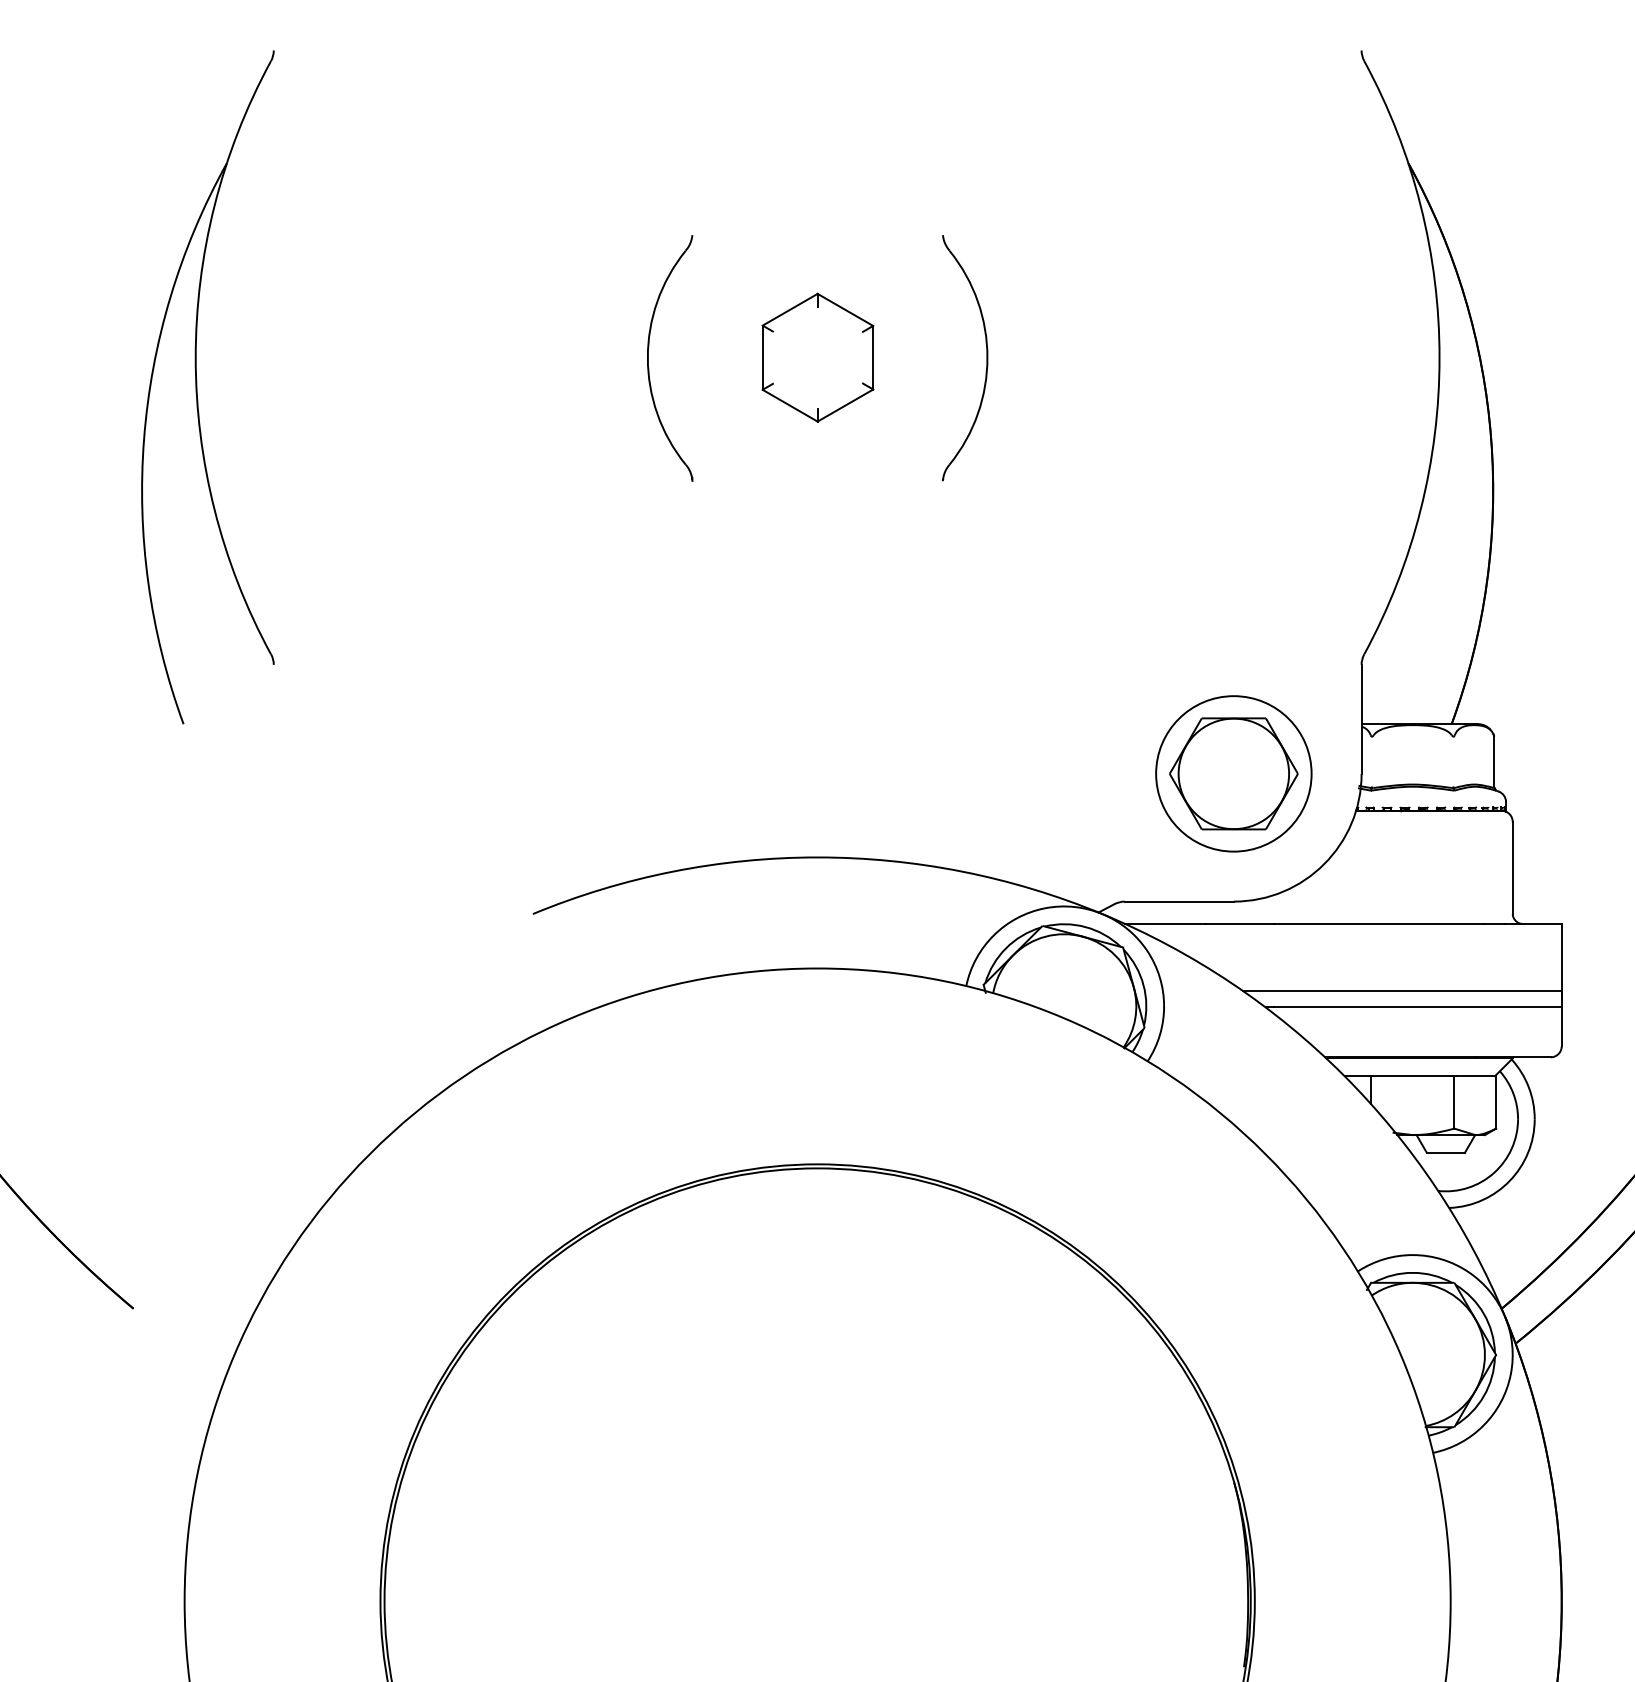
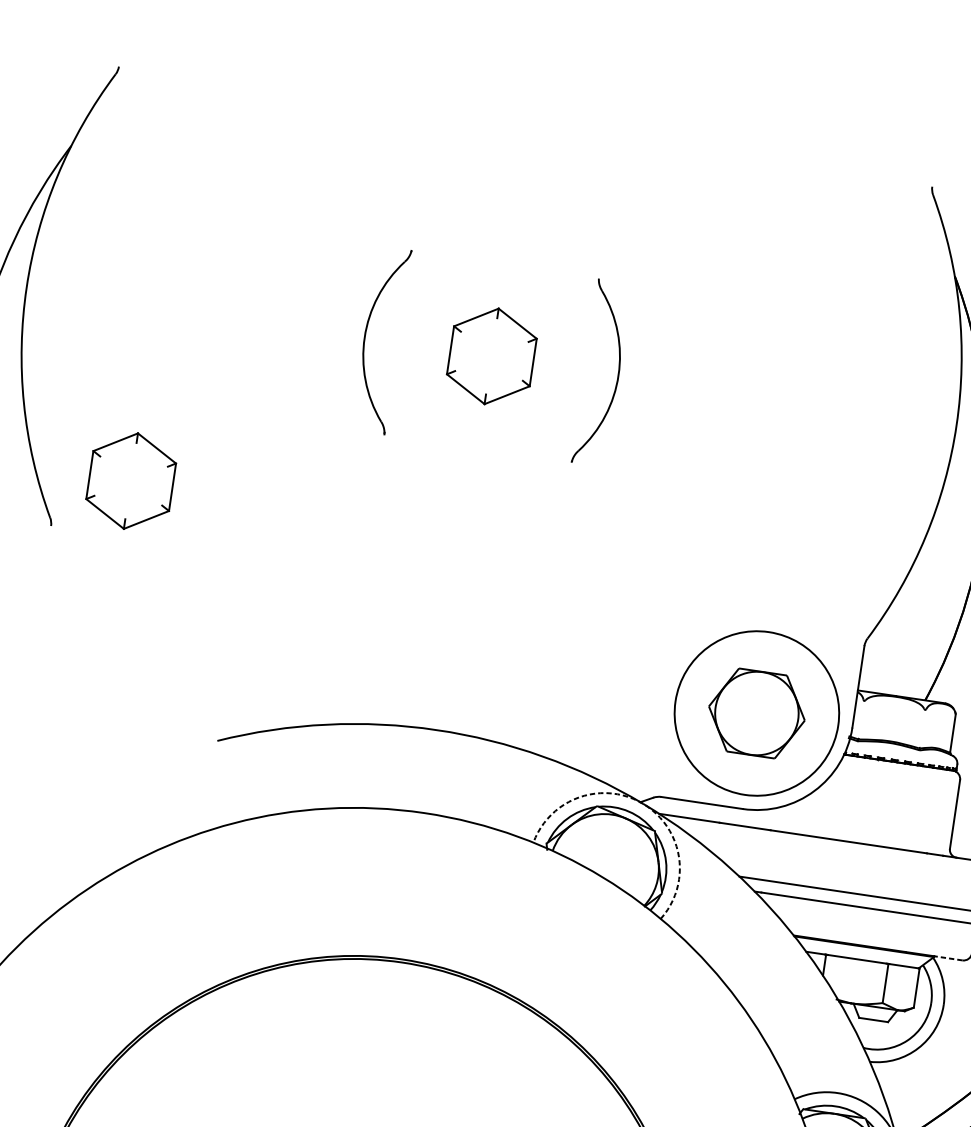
part: (369, 590) -> (130, 480), added
circle: (1233, 773) -> (756, 713), size x1.4
arc: (1102, 914) -> (643, 804), solid -> dashed
line: (1531, 1057) -> (948, 958), solid -> dashed

